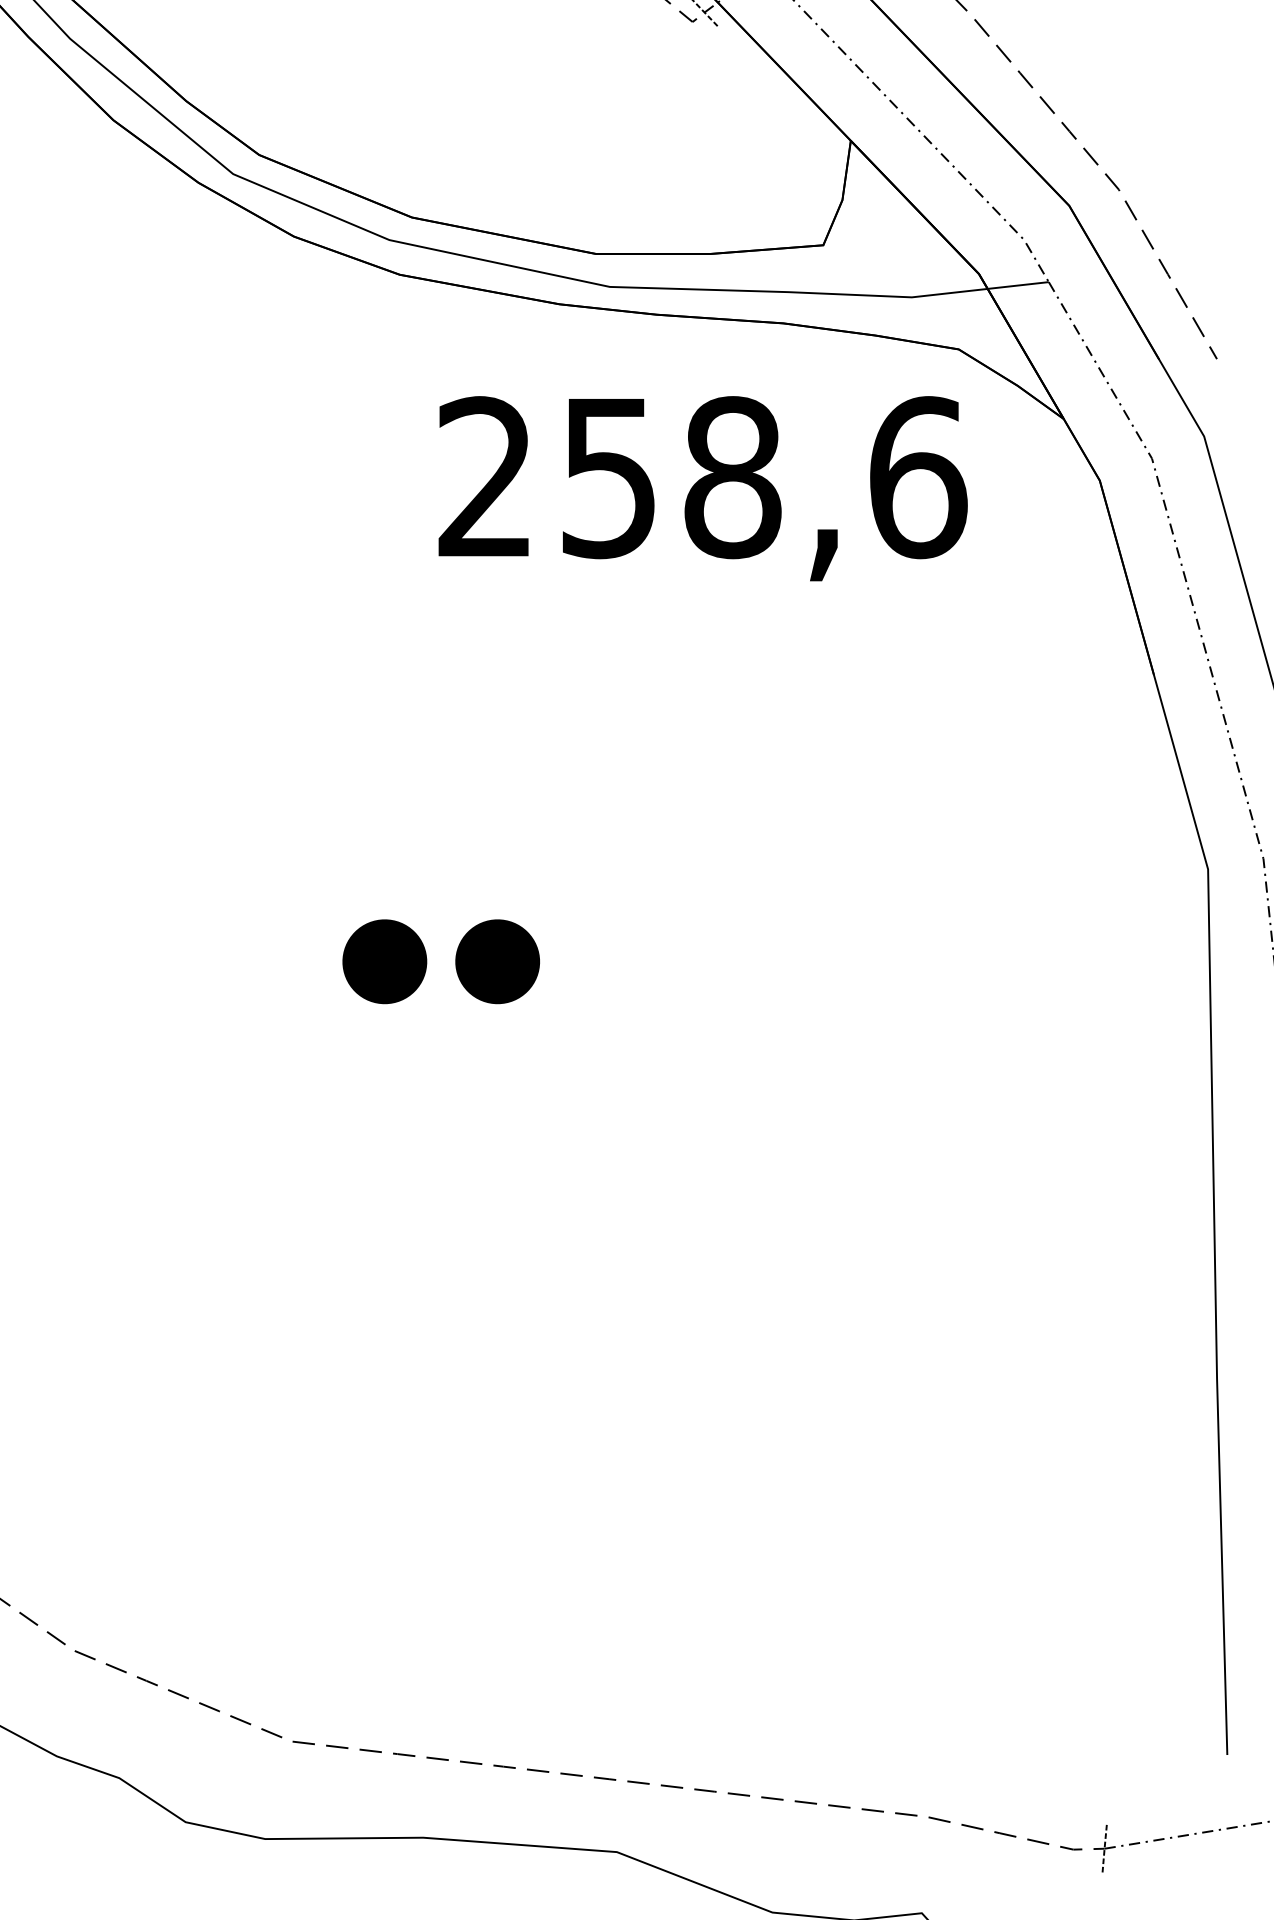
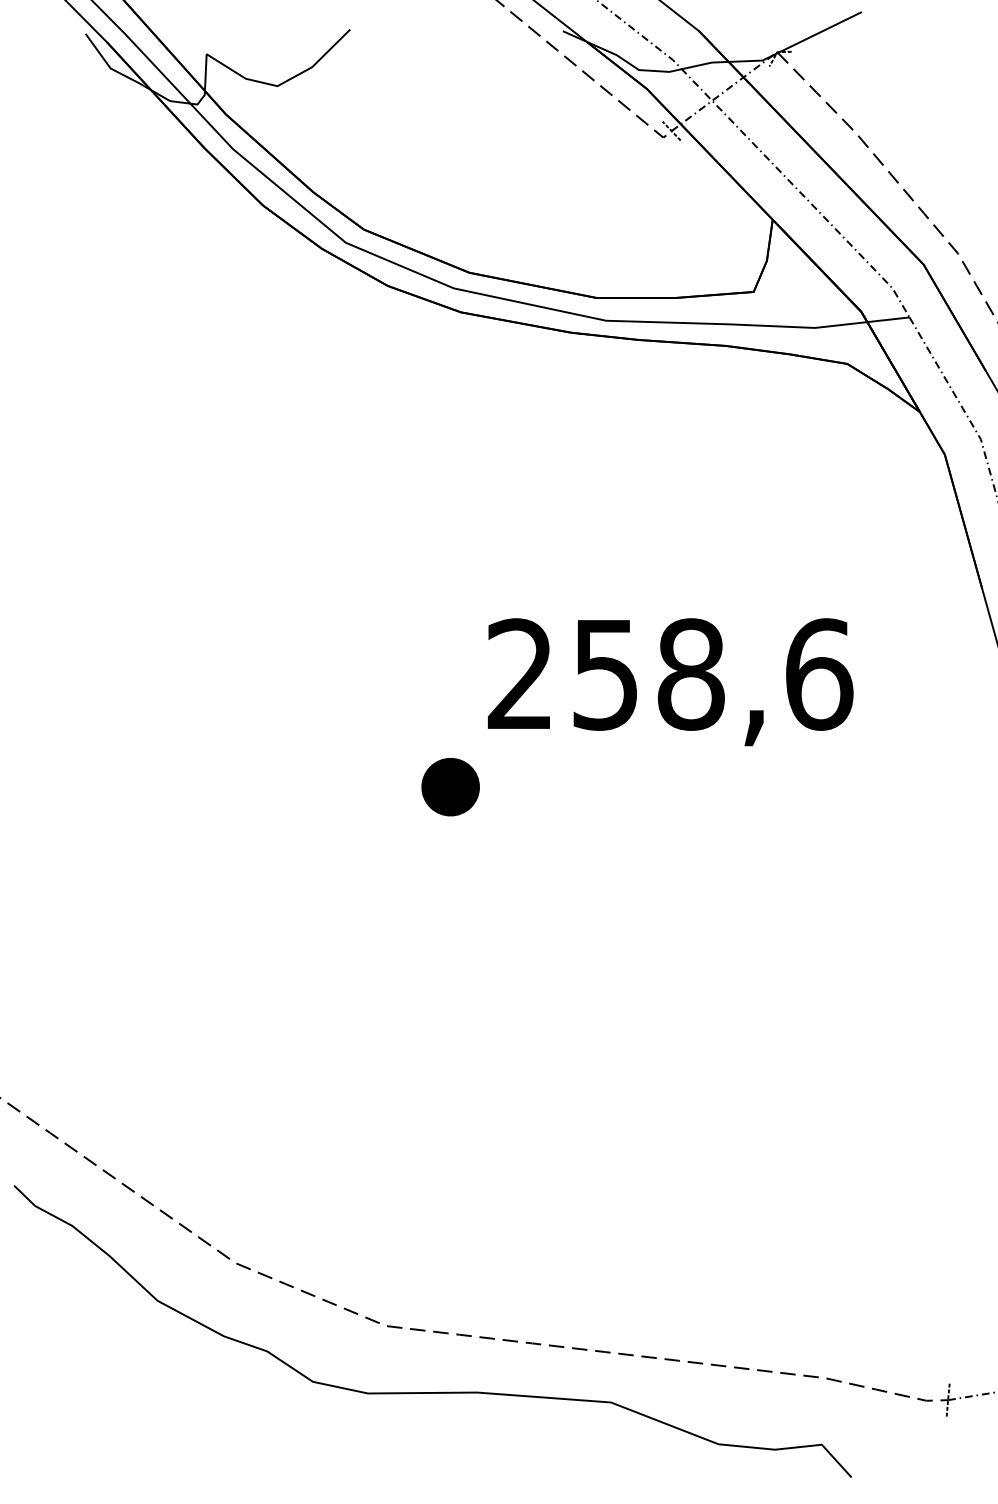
text: (702, 489) -> (670, 682), moved
part: (497, 962) -> (528, 787), removed

